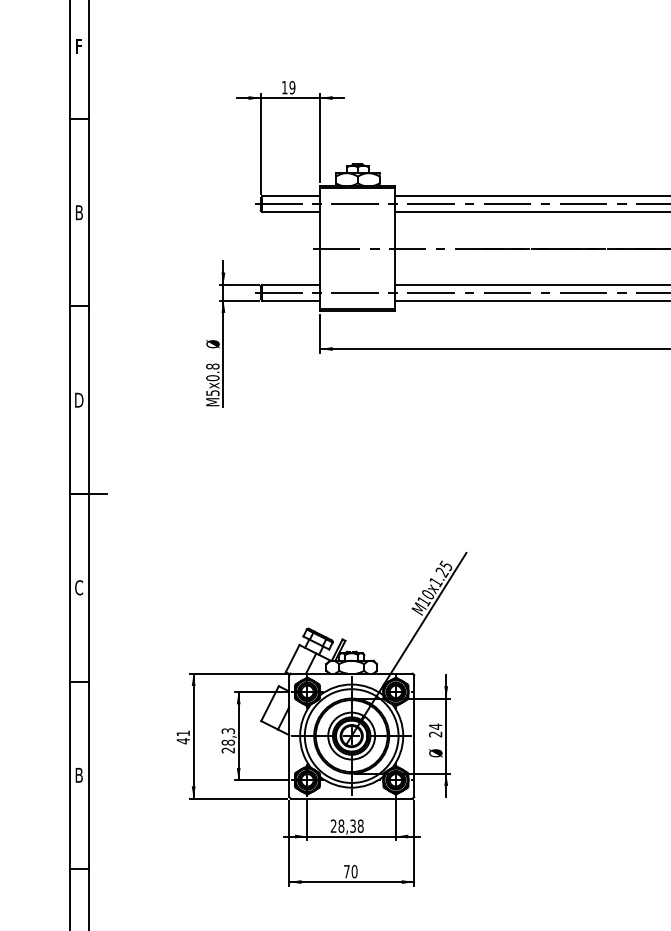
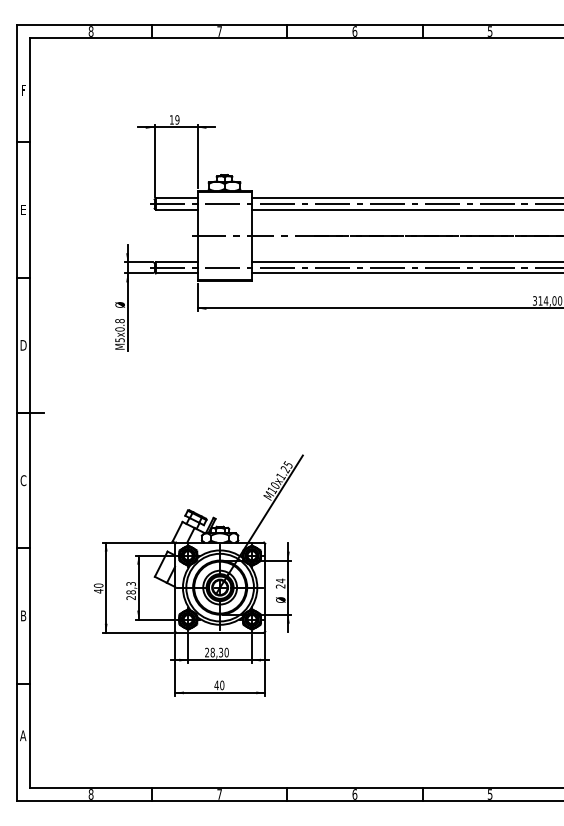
text: (79, 211) -> (23, 209), B -> E
text: (183, 733) -> (98, 585), 41 -> 40
text: (360, 826) -> (226, 652), 28,38 -> 28,30
text: (346, 871) -> (216, 685), 70 -> 40

